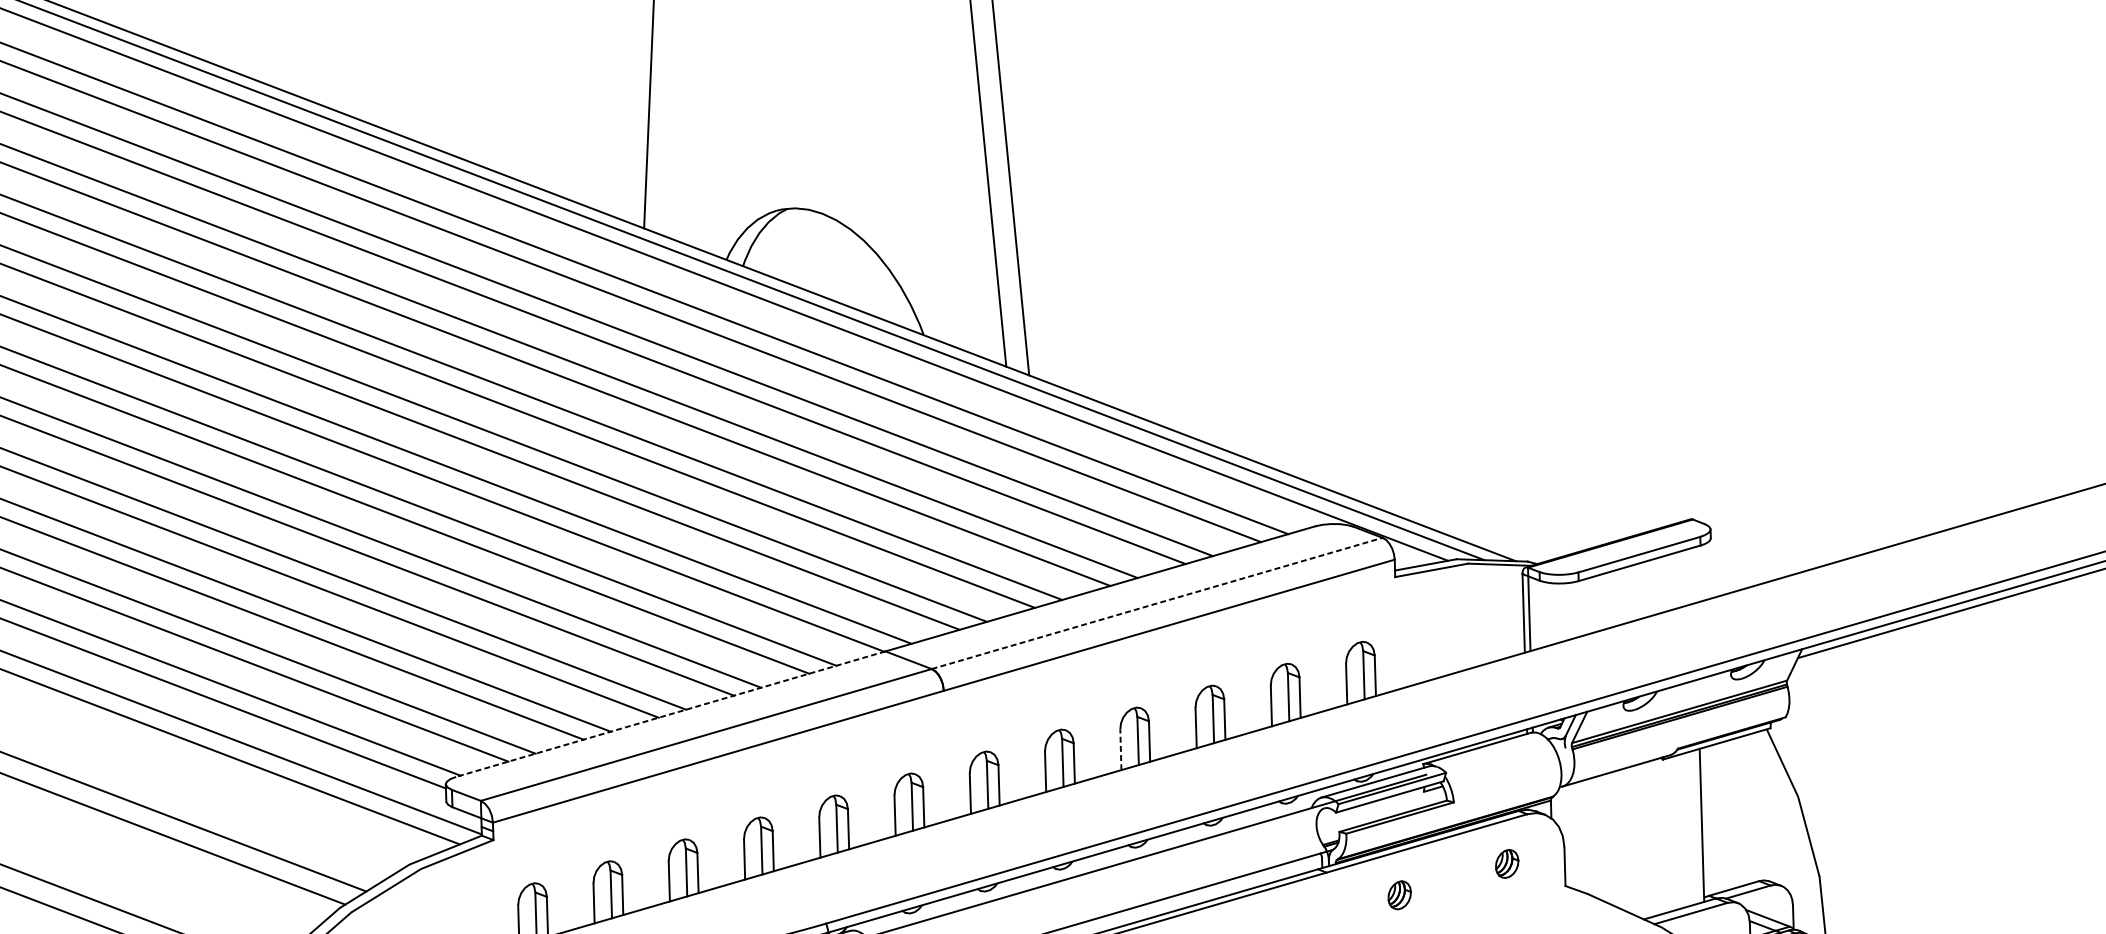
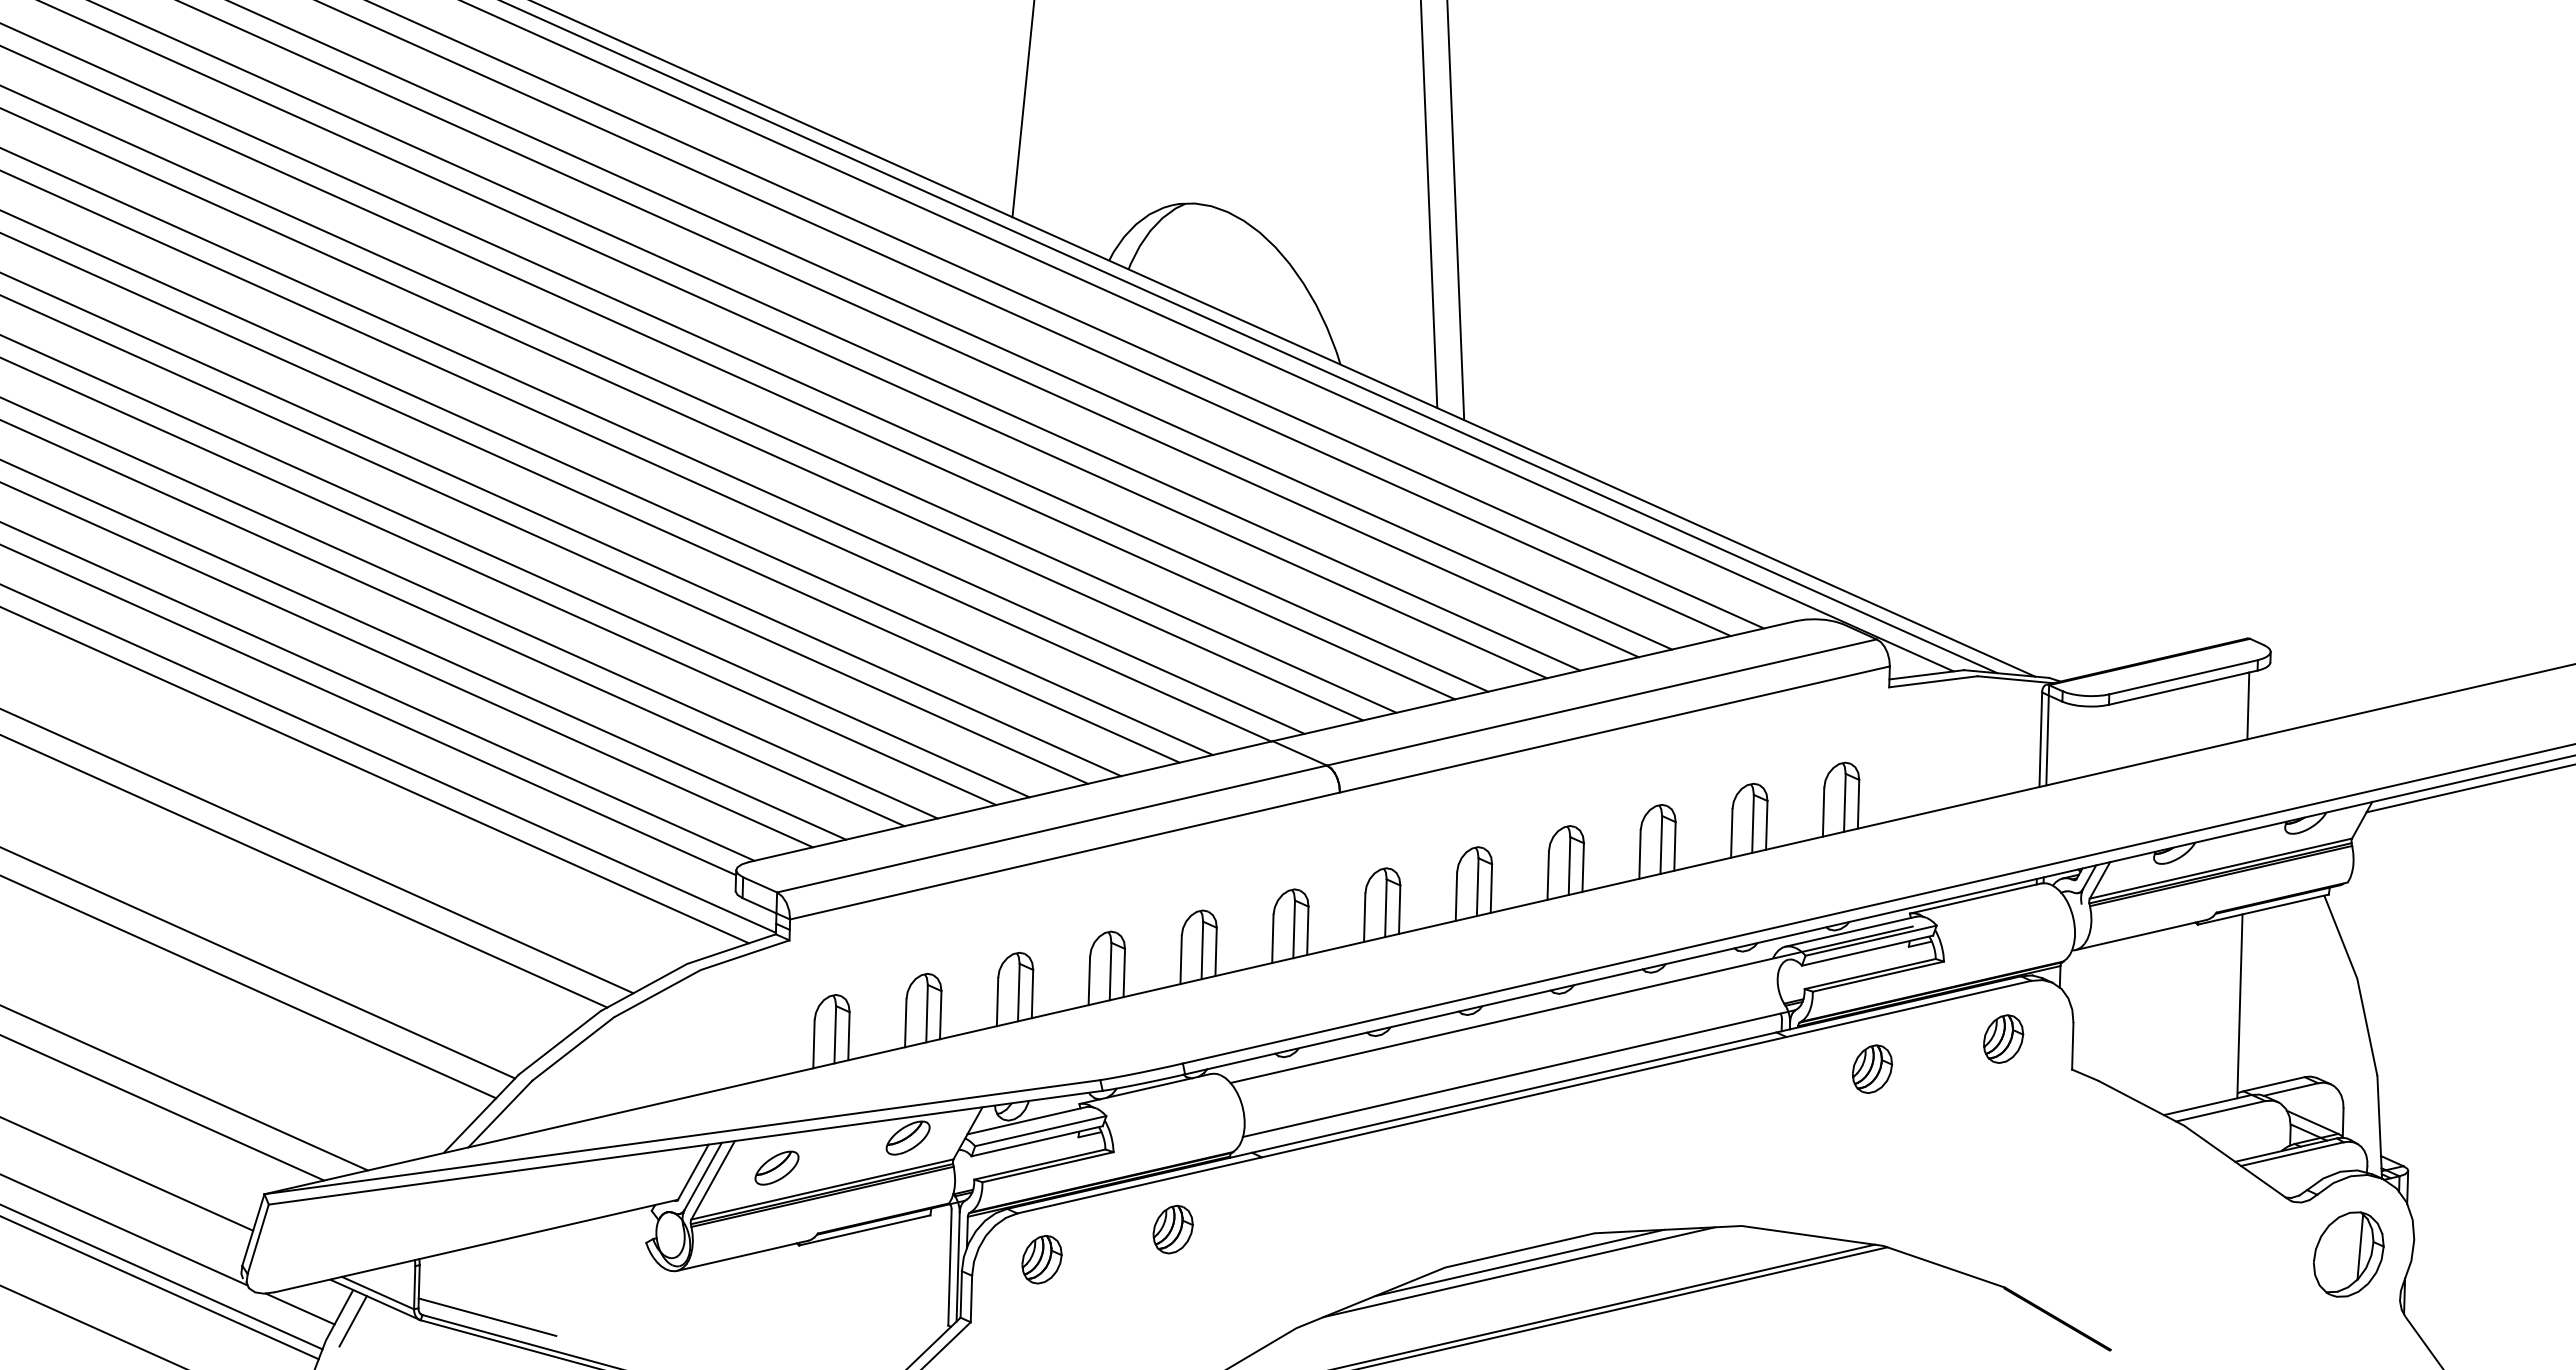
line: (1694, 574) -> (2248, 705), added
line: (1157, 603) -> (1602, 702), dashed -> solid
line: (670, 714) -> (1010, 801), dashed -> solid
line: (1121, 749) -> (1548, 875), dashed -> solid
part: (1507, 863) -> (2003, 1038), size x1.43
part: (1399, 895) -> (1872, 1069), size x1.43

